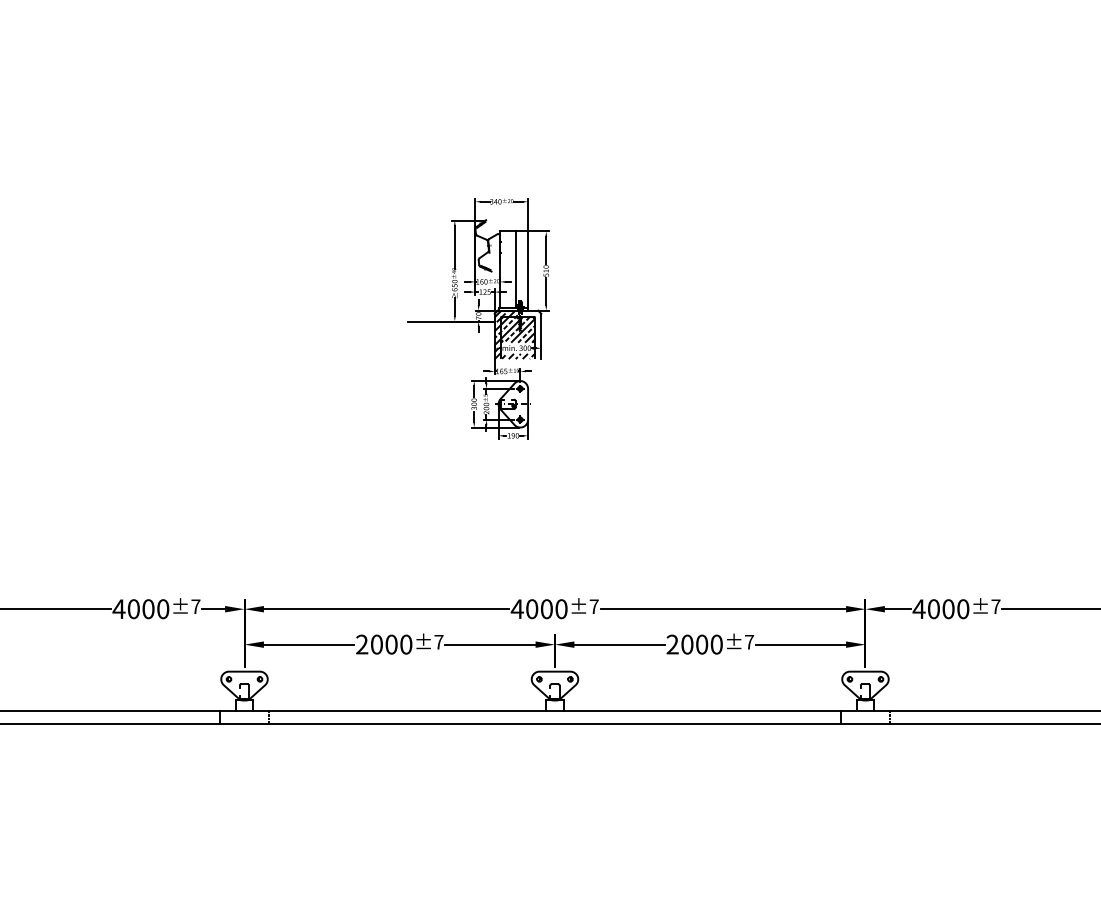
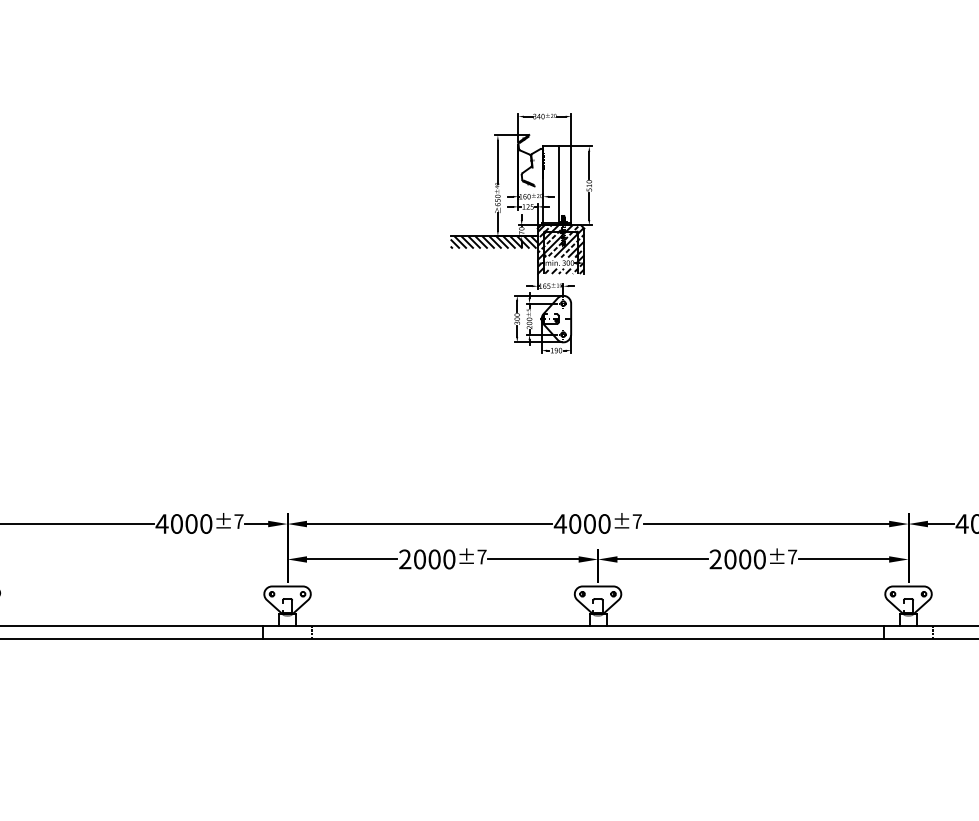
hatch: (450, 327) -> (493, 242), added
hatch: (531, 334) -> (574, 249), added

